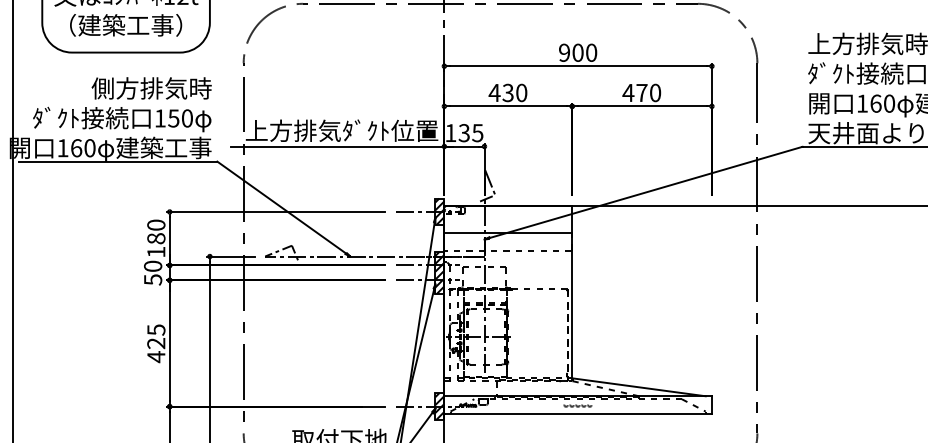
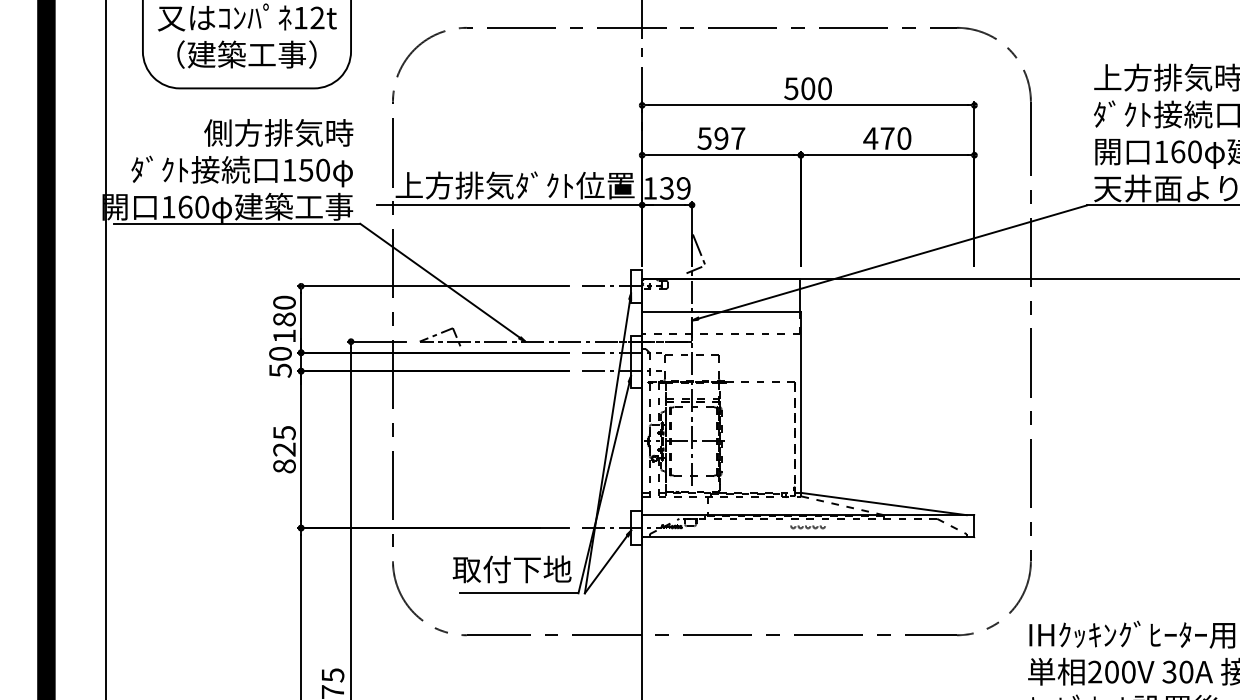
text: (564, 52) -> (791, 88), 900 -> 500
text: (508, 92) -> (721, 138), 430 -> 597
text: (477, 133) -> (683, 188), 135 -> 139
hatch: (439, 211) -> (636, 285), removed
hatch: (439, 272) -> (636, 361), removed
text: (156, 357) -> (284, 466), 425 -> 825
hatch: (439, 406) -> (636, 527), removed

